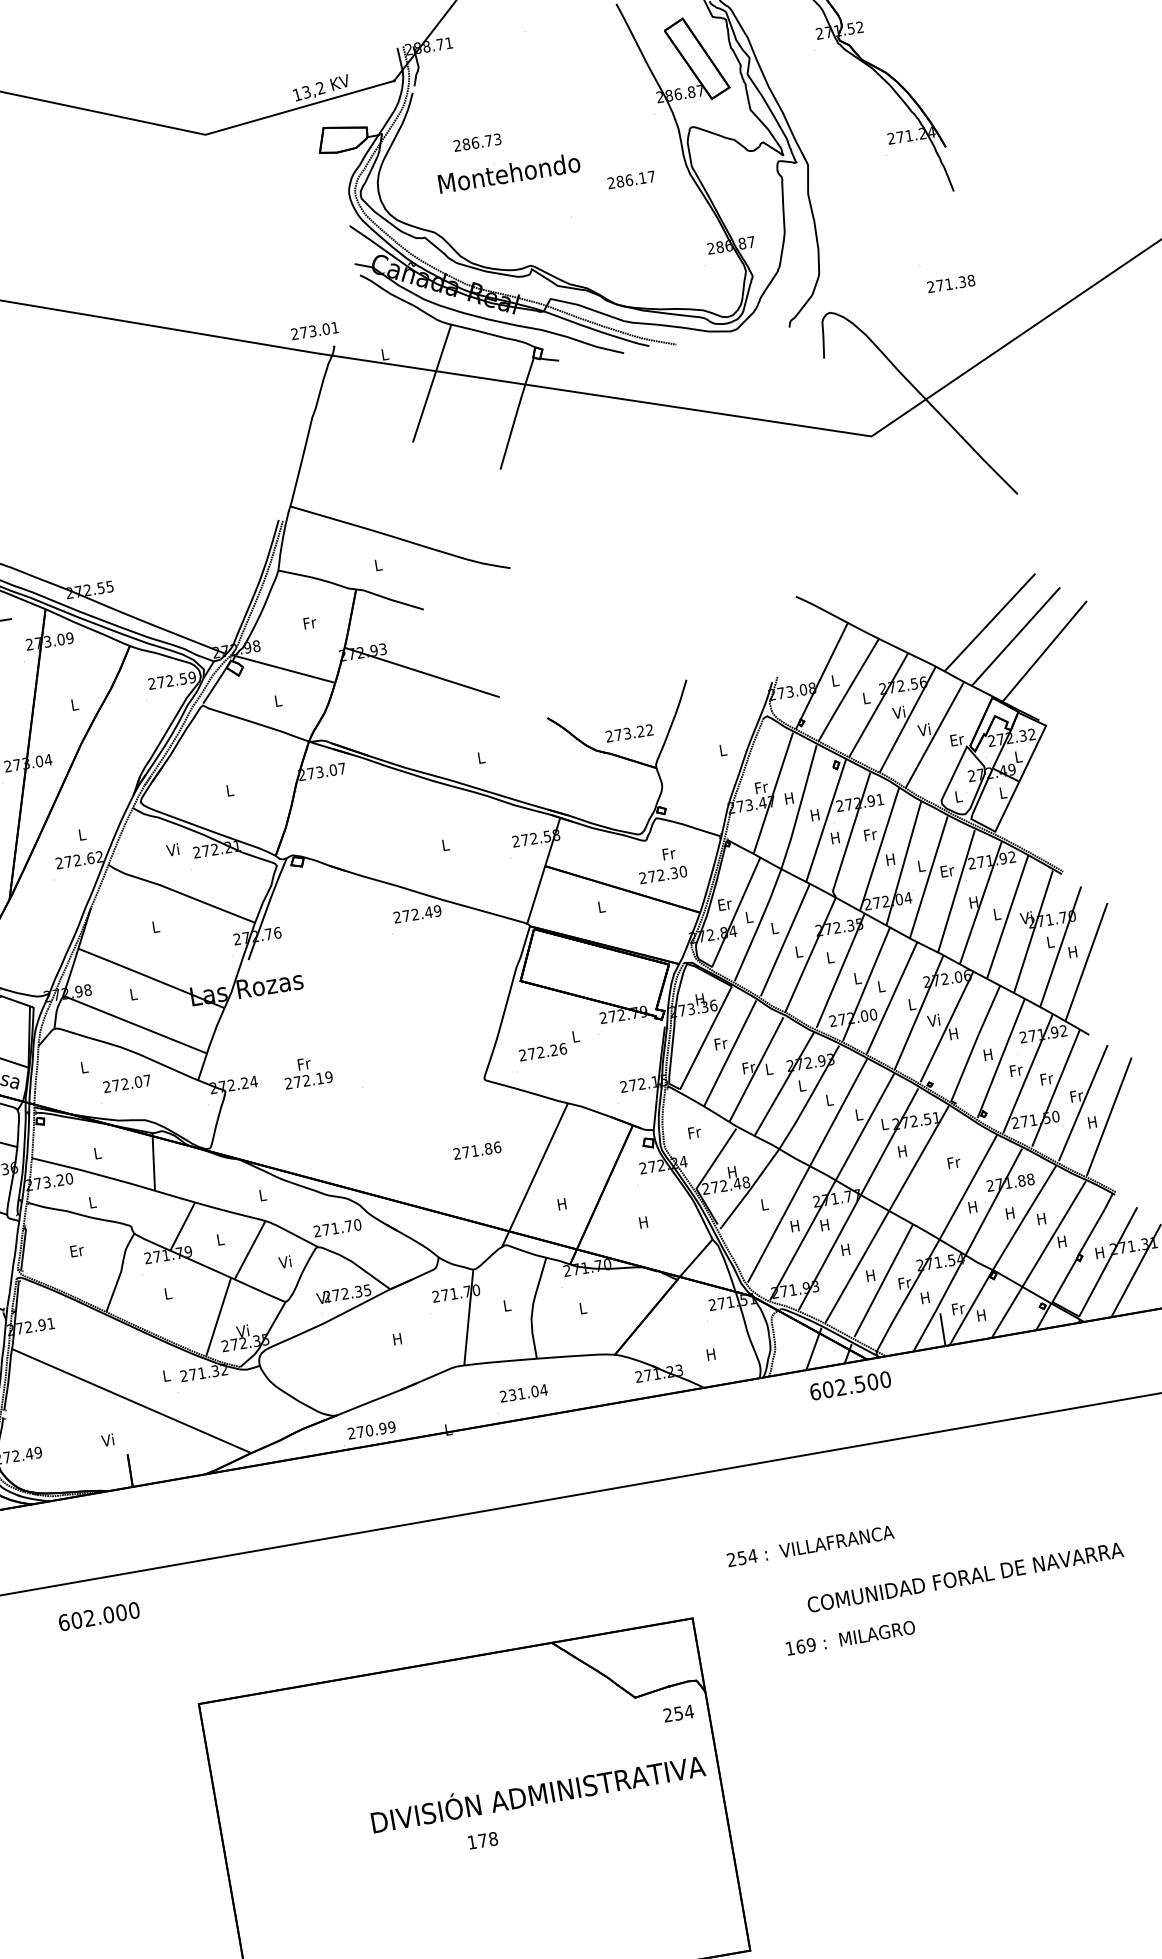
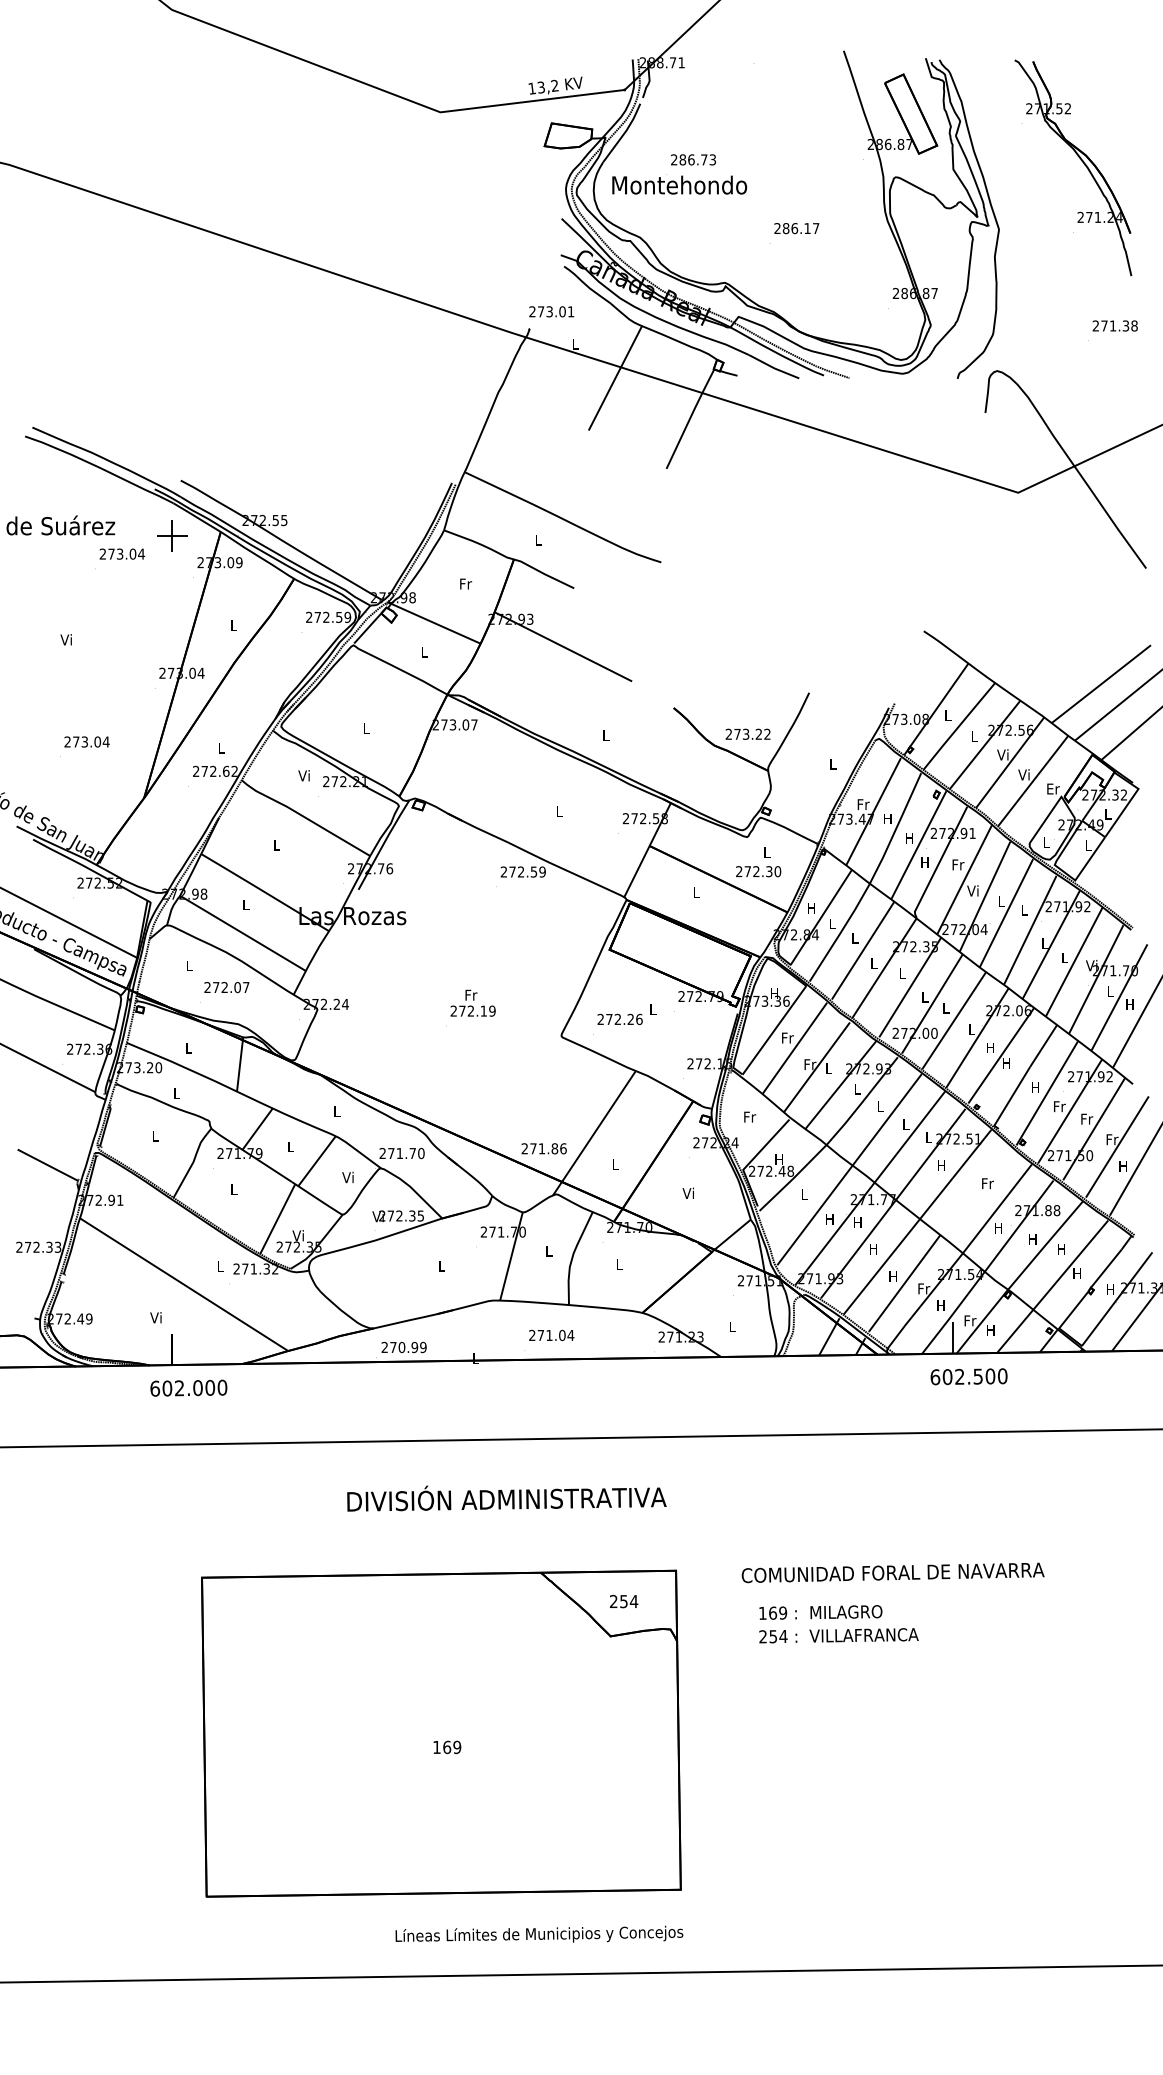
text: (509, 172) -> (679, 184), moved
text: (631, 179) -> (796, 228), moved
text: (950, 283) -> (1114, 325), moved
text: (314, 330) -> (551, 311), moved
text: (669, 853) -> (767, 852), Fr -> L
text: (889, 859) -> (972, 890), H -> Vi
text: (947, 870) -> (1024, 909), Er -> L
text: (973, 902) -> (1044, 943), H -> L
text: (725, 904) -> (812, 908), Er -> H
text: (428, 911) -> (533, 871), 272.49 -> 272.59
text: (933, 1020) -> (989, 1047), Vi -> H
text: (306, 1071) -> (472, 1002), moved
text: (476, 1150) -> (543, 1148), moved
text: (562, 1204) -> (615, 1164), H -> L
text: (642, 1221) -> (687, 1192), H -> Vi
text: (77, 1250) -> (155, 1135), Er -> L
text: (397, 1339) -> (441, 1266), H -> L
text: (711, 1354) -> (732, 1326), H -> L
text: (849, 1385) -> (968, 1376), moved
text: (512, 1395) -> (540, 1335), 231.04 -> 271.04
text: (810, 1546) -> (838, 1635), moved
text: (964, 1577) -> (892, 1572), moved
text: (98, 1615) -> (188, 1387), moved
text: (679, 1713) -> (624, 1601), moved
text: (537, 1793) -> (506, 1498), moved
text: (488, 1839) -> (452, 1747), 178 -> 169

